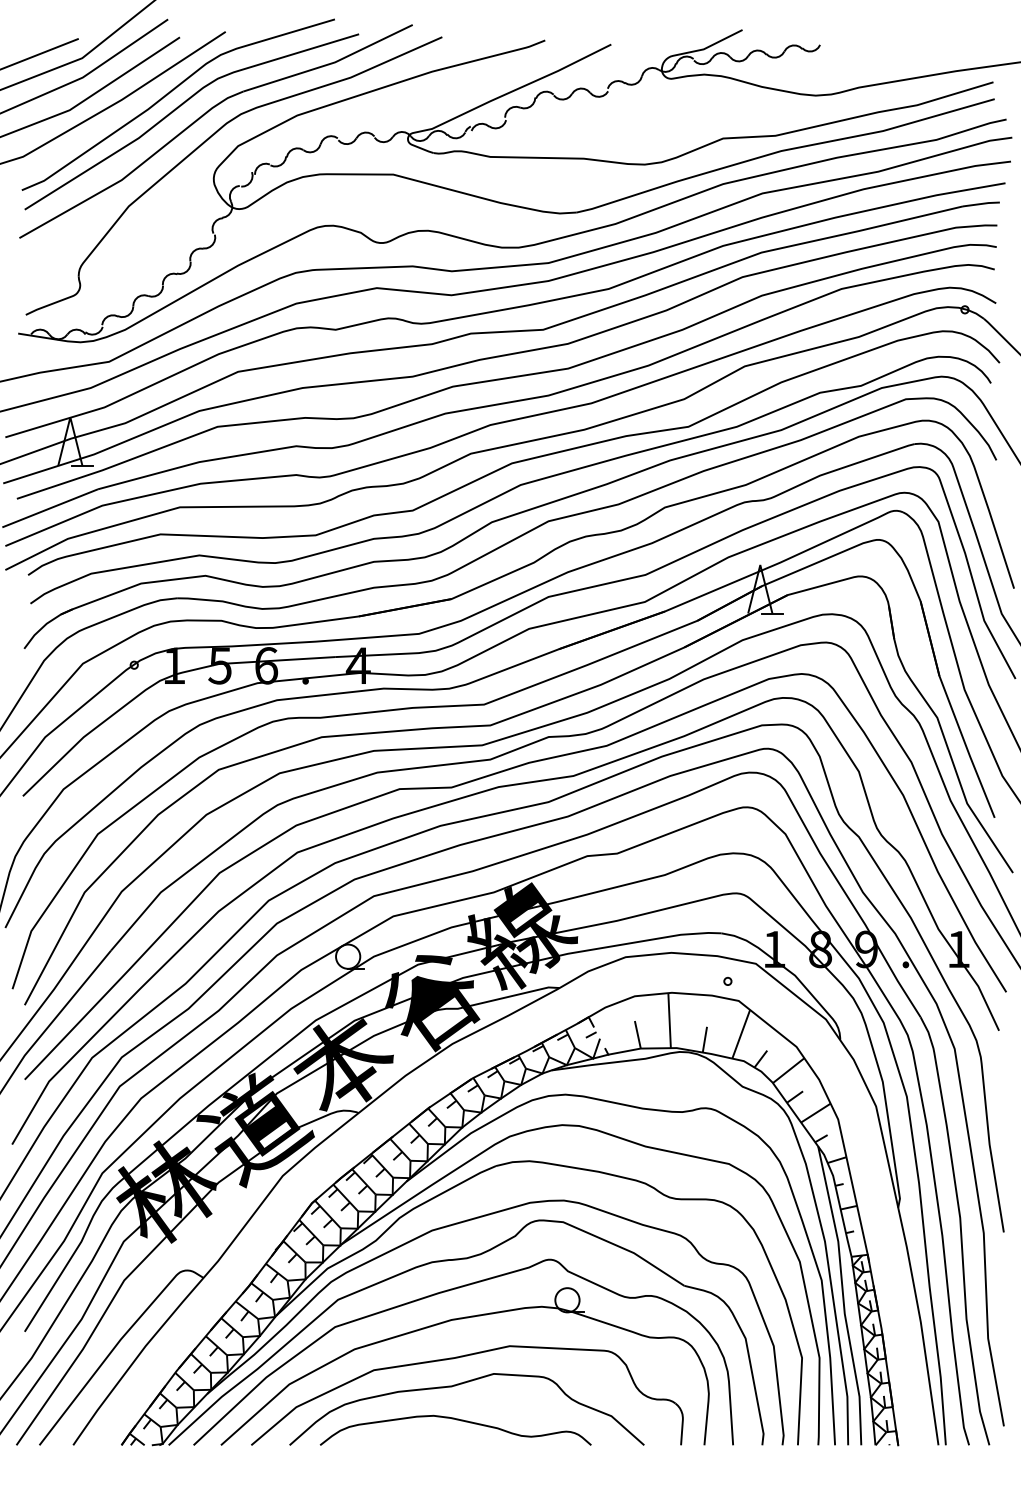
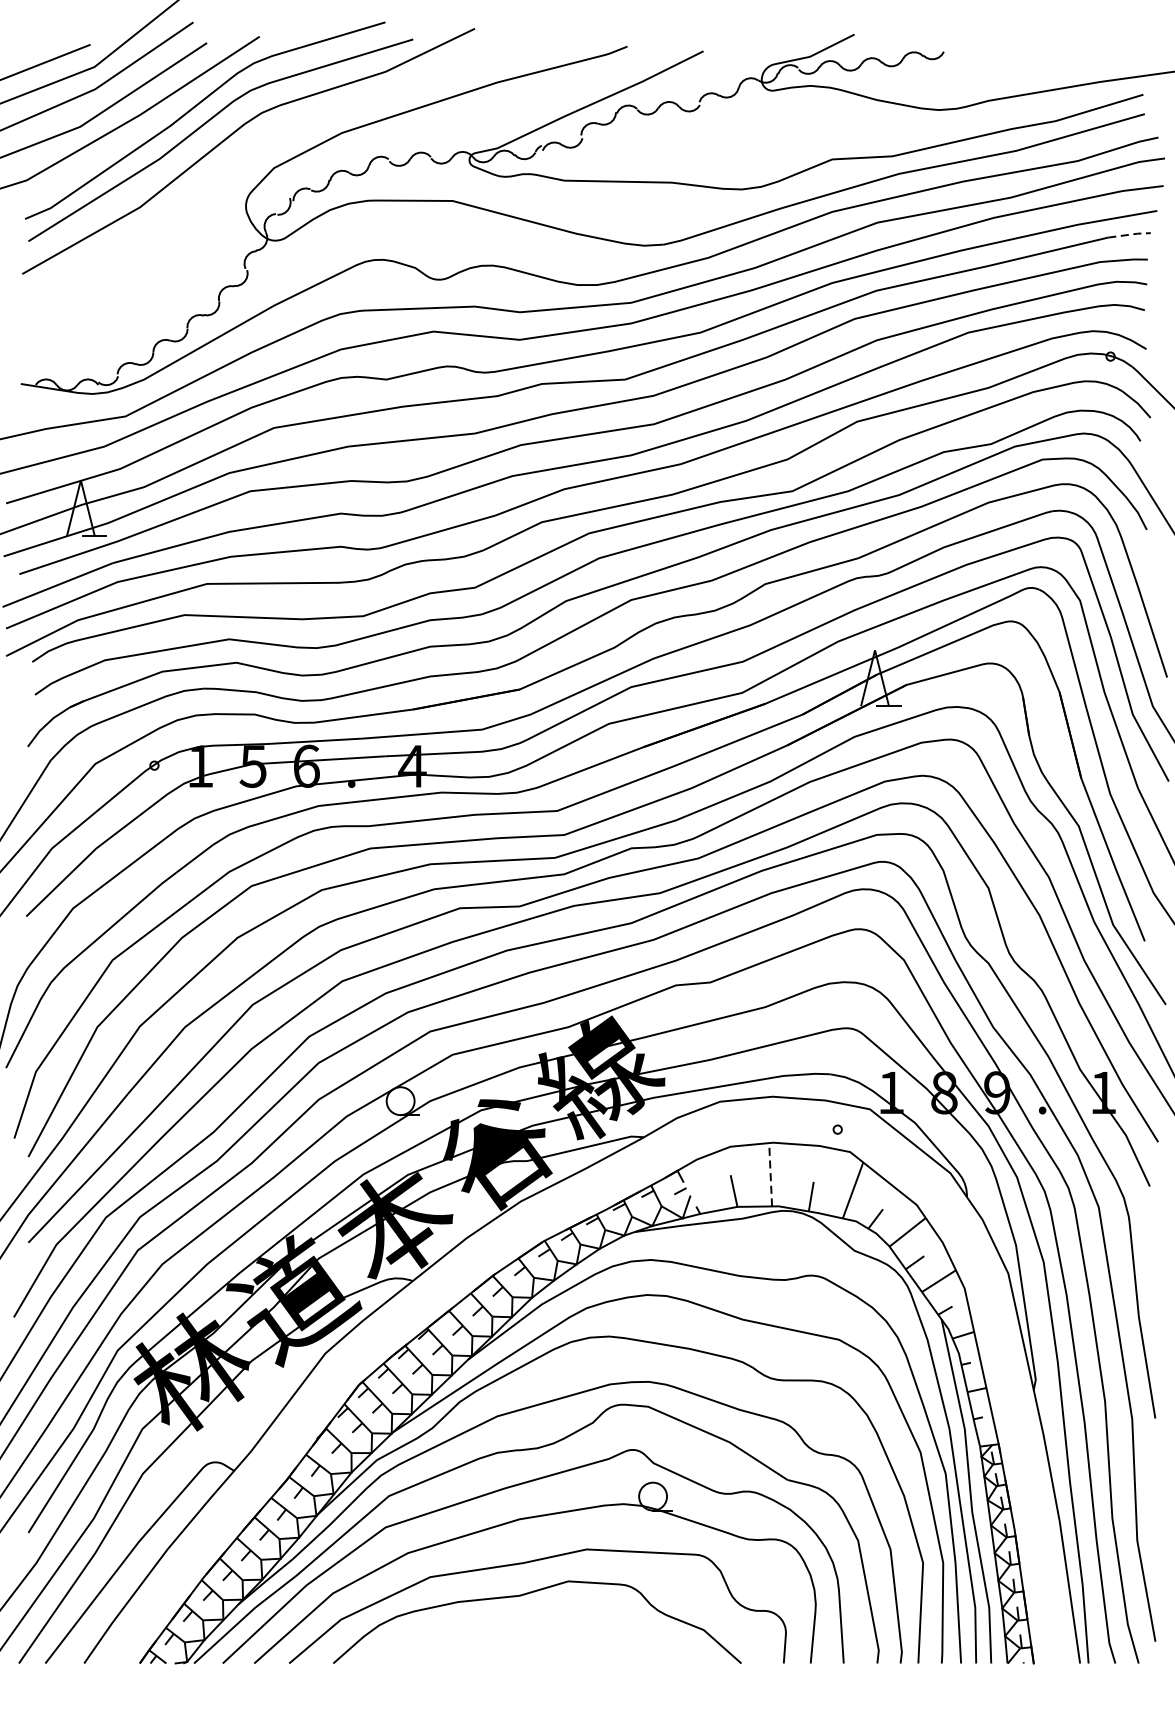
part: (203, 144) -> (234, 166), removed
line: (982, 203) -> (1130, 234), solid -> dashed
line: (669, 1020) -> (770, 1174), solid -> dashed
curve: (456, 1420) -> (525, 1635), removed

